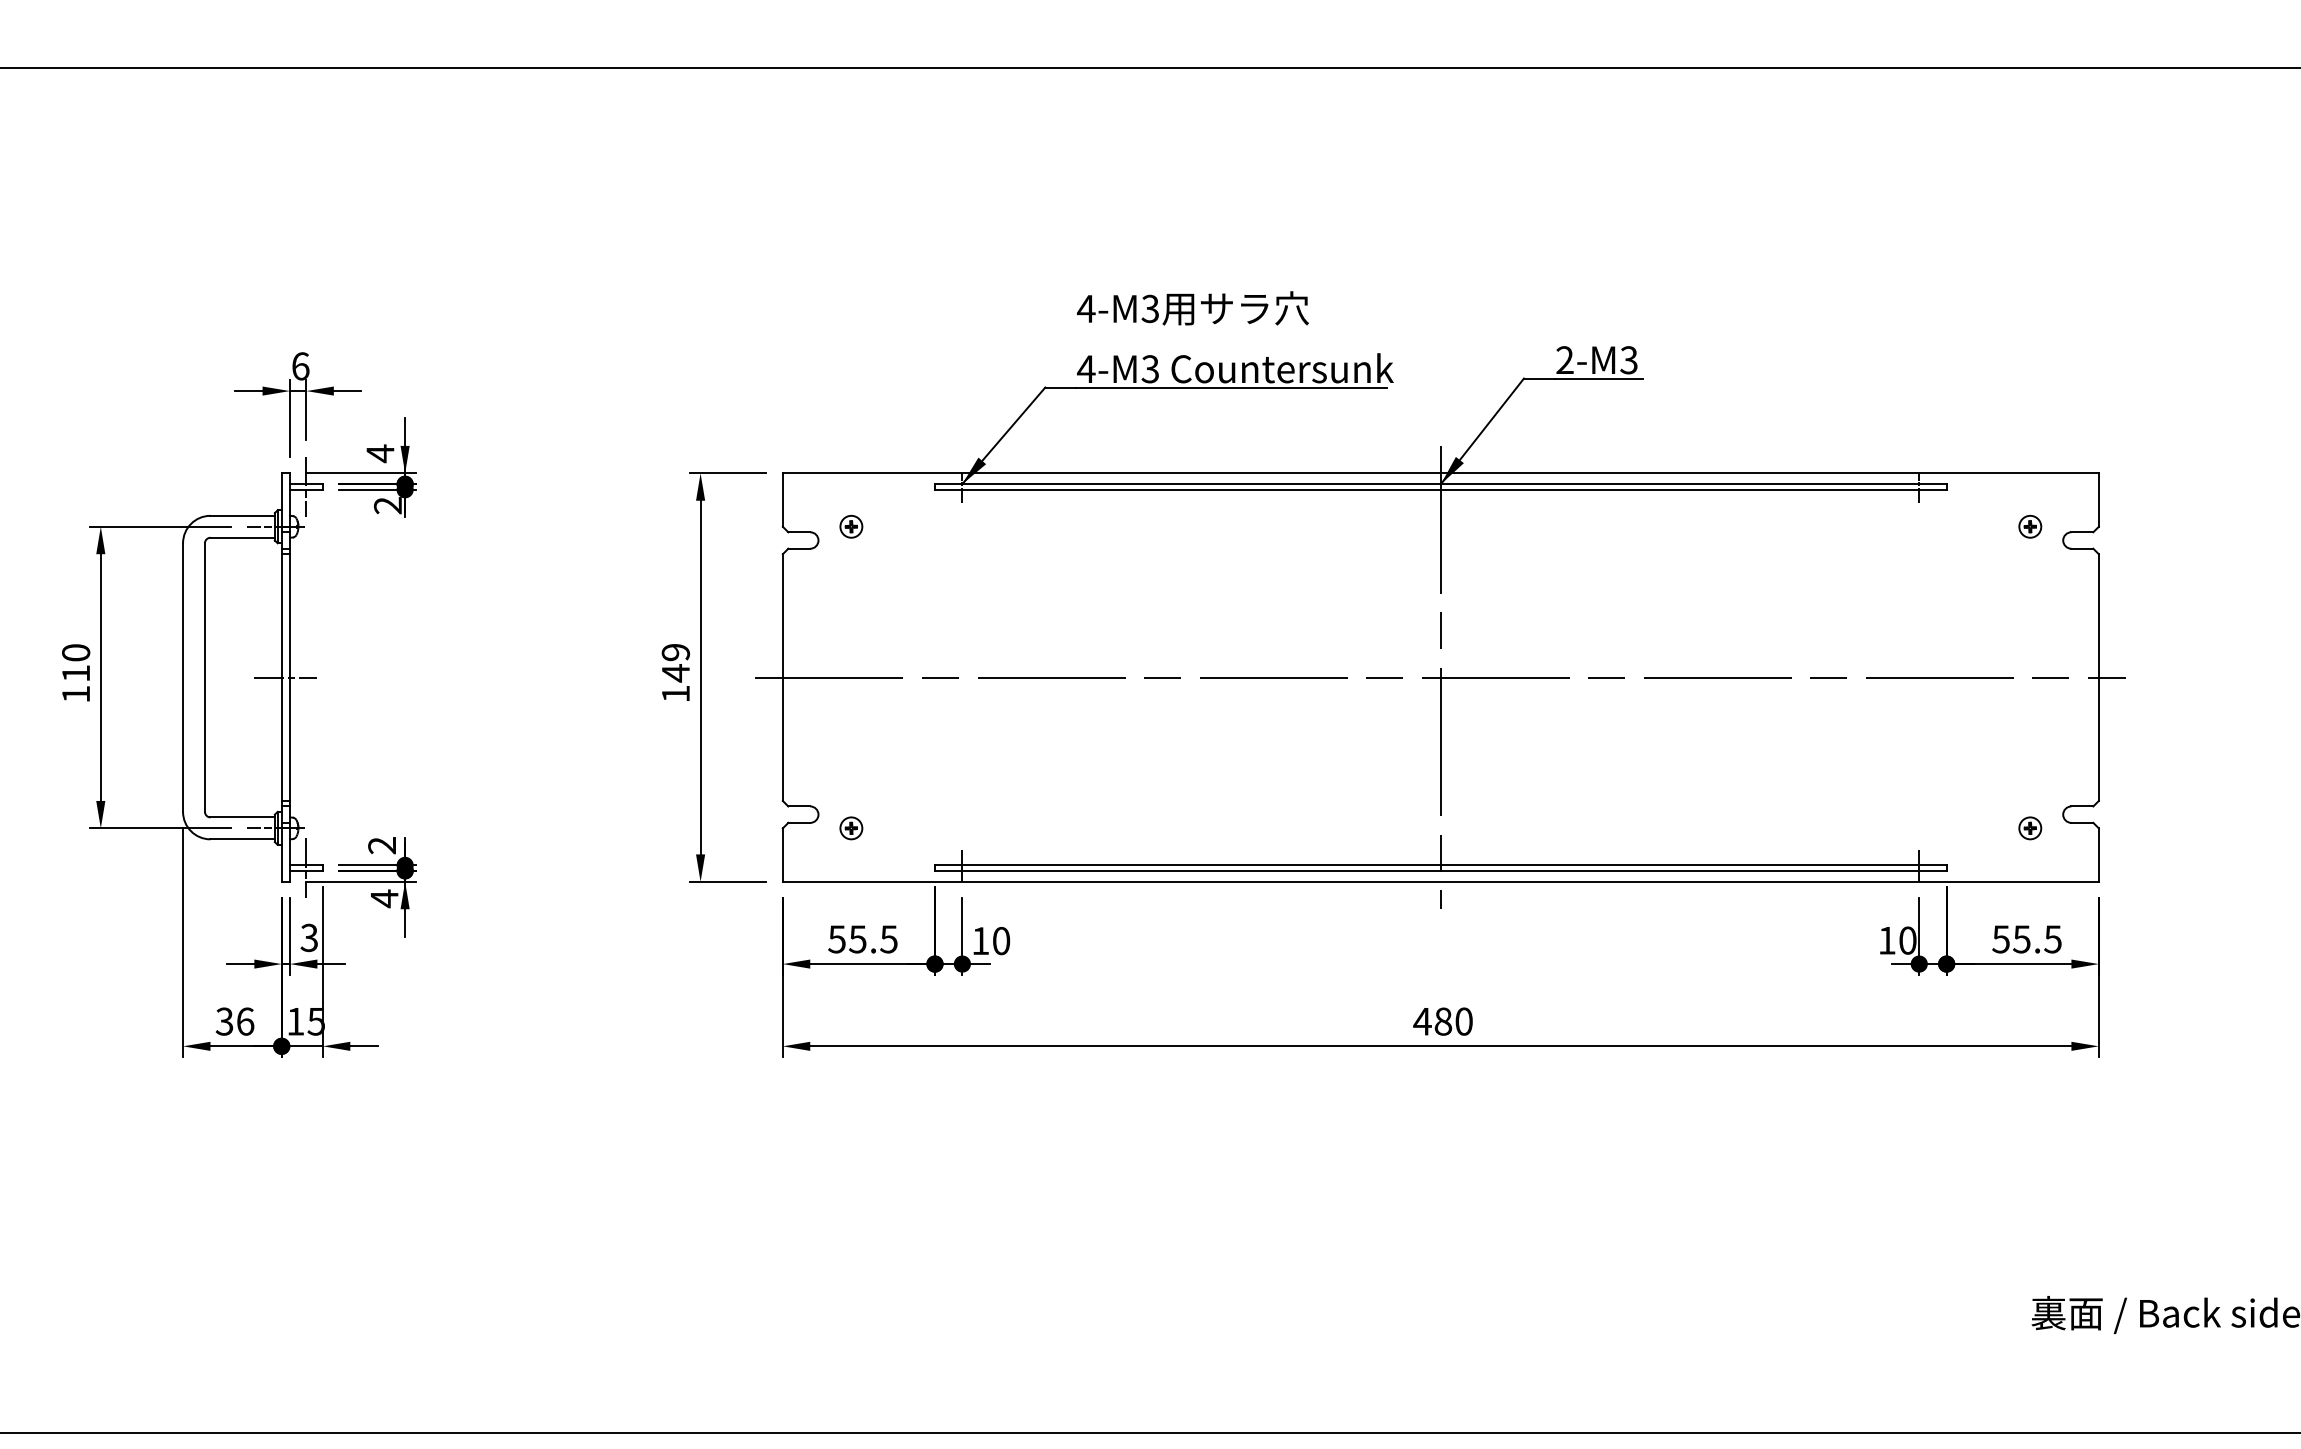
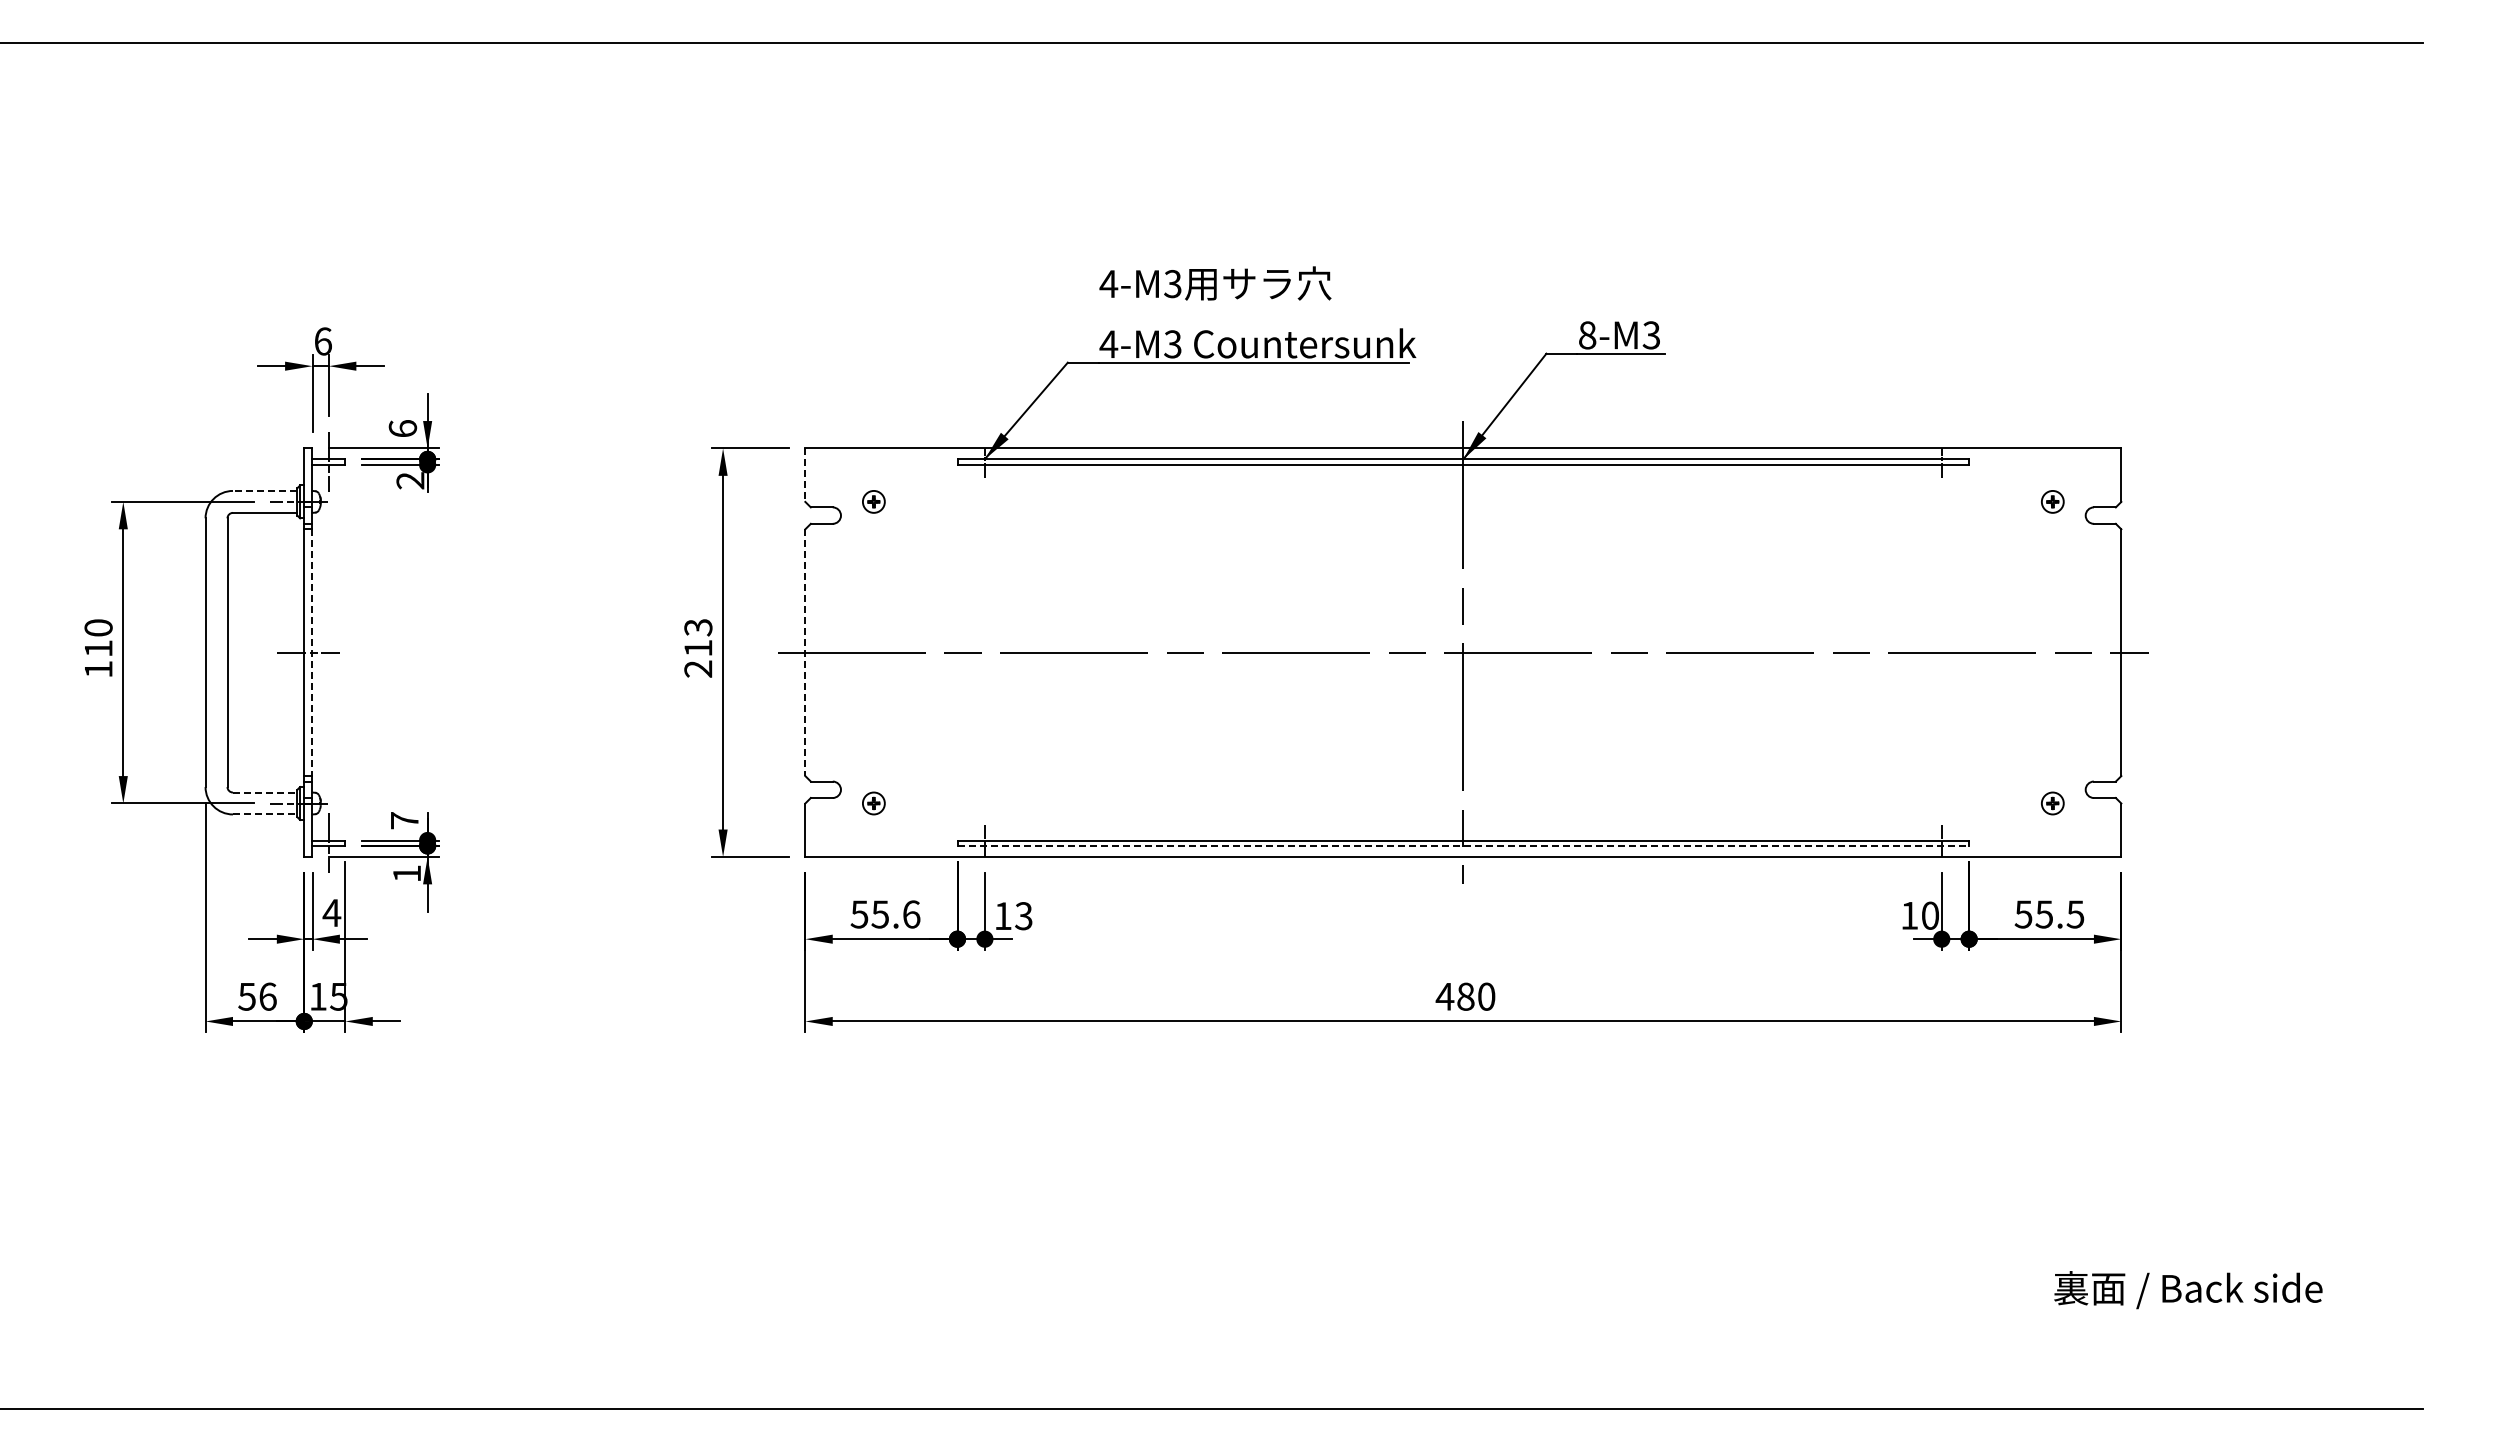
text: (1565, 360) -> (1587, 335), 2-M3 -> 8-M3
text: (380, 453) -> (402, 428), 4 -> 6
line: (783, 500) -> (805, 475), solid -> dashed
line: (242, 515) -> (264, 490), solid -> dashed
text: (676, 673) -> (698, 648), 149 -> 213
line: (290, 678) -> (312, 653), solid -> dashed
line: (783, 678) -> (805, 653), solid -> dashed
line: (243, 817) -> (265, 792), solid -> dashed
line: (243, 839) -> (265, 814), solid -> dashed
text: (382, 845) -> (404, 820), 2 -> 7
line: (1441, 871) -> (1463, 846), solid -> dashed
text: (384, 898) -> (406, 873), 4 -> 1
text: (309, 937) -> (331, 912), 3 -> 4
text: (889, 939) -> (911, 914), 55.5 -> 55.6
text: (1001, 941) -> (1023, 916), 10 -> 13
text: (224, 1021) -> (246, 996), 36 -> 56

